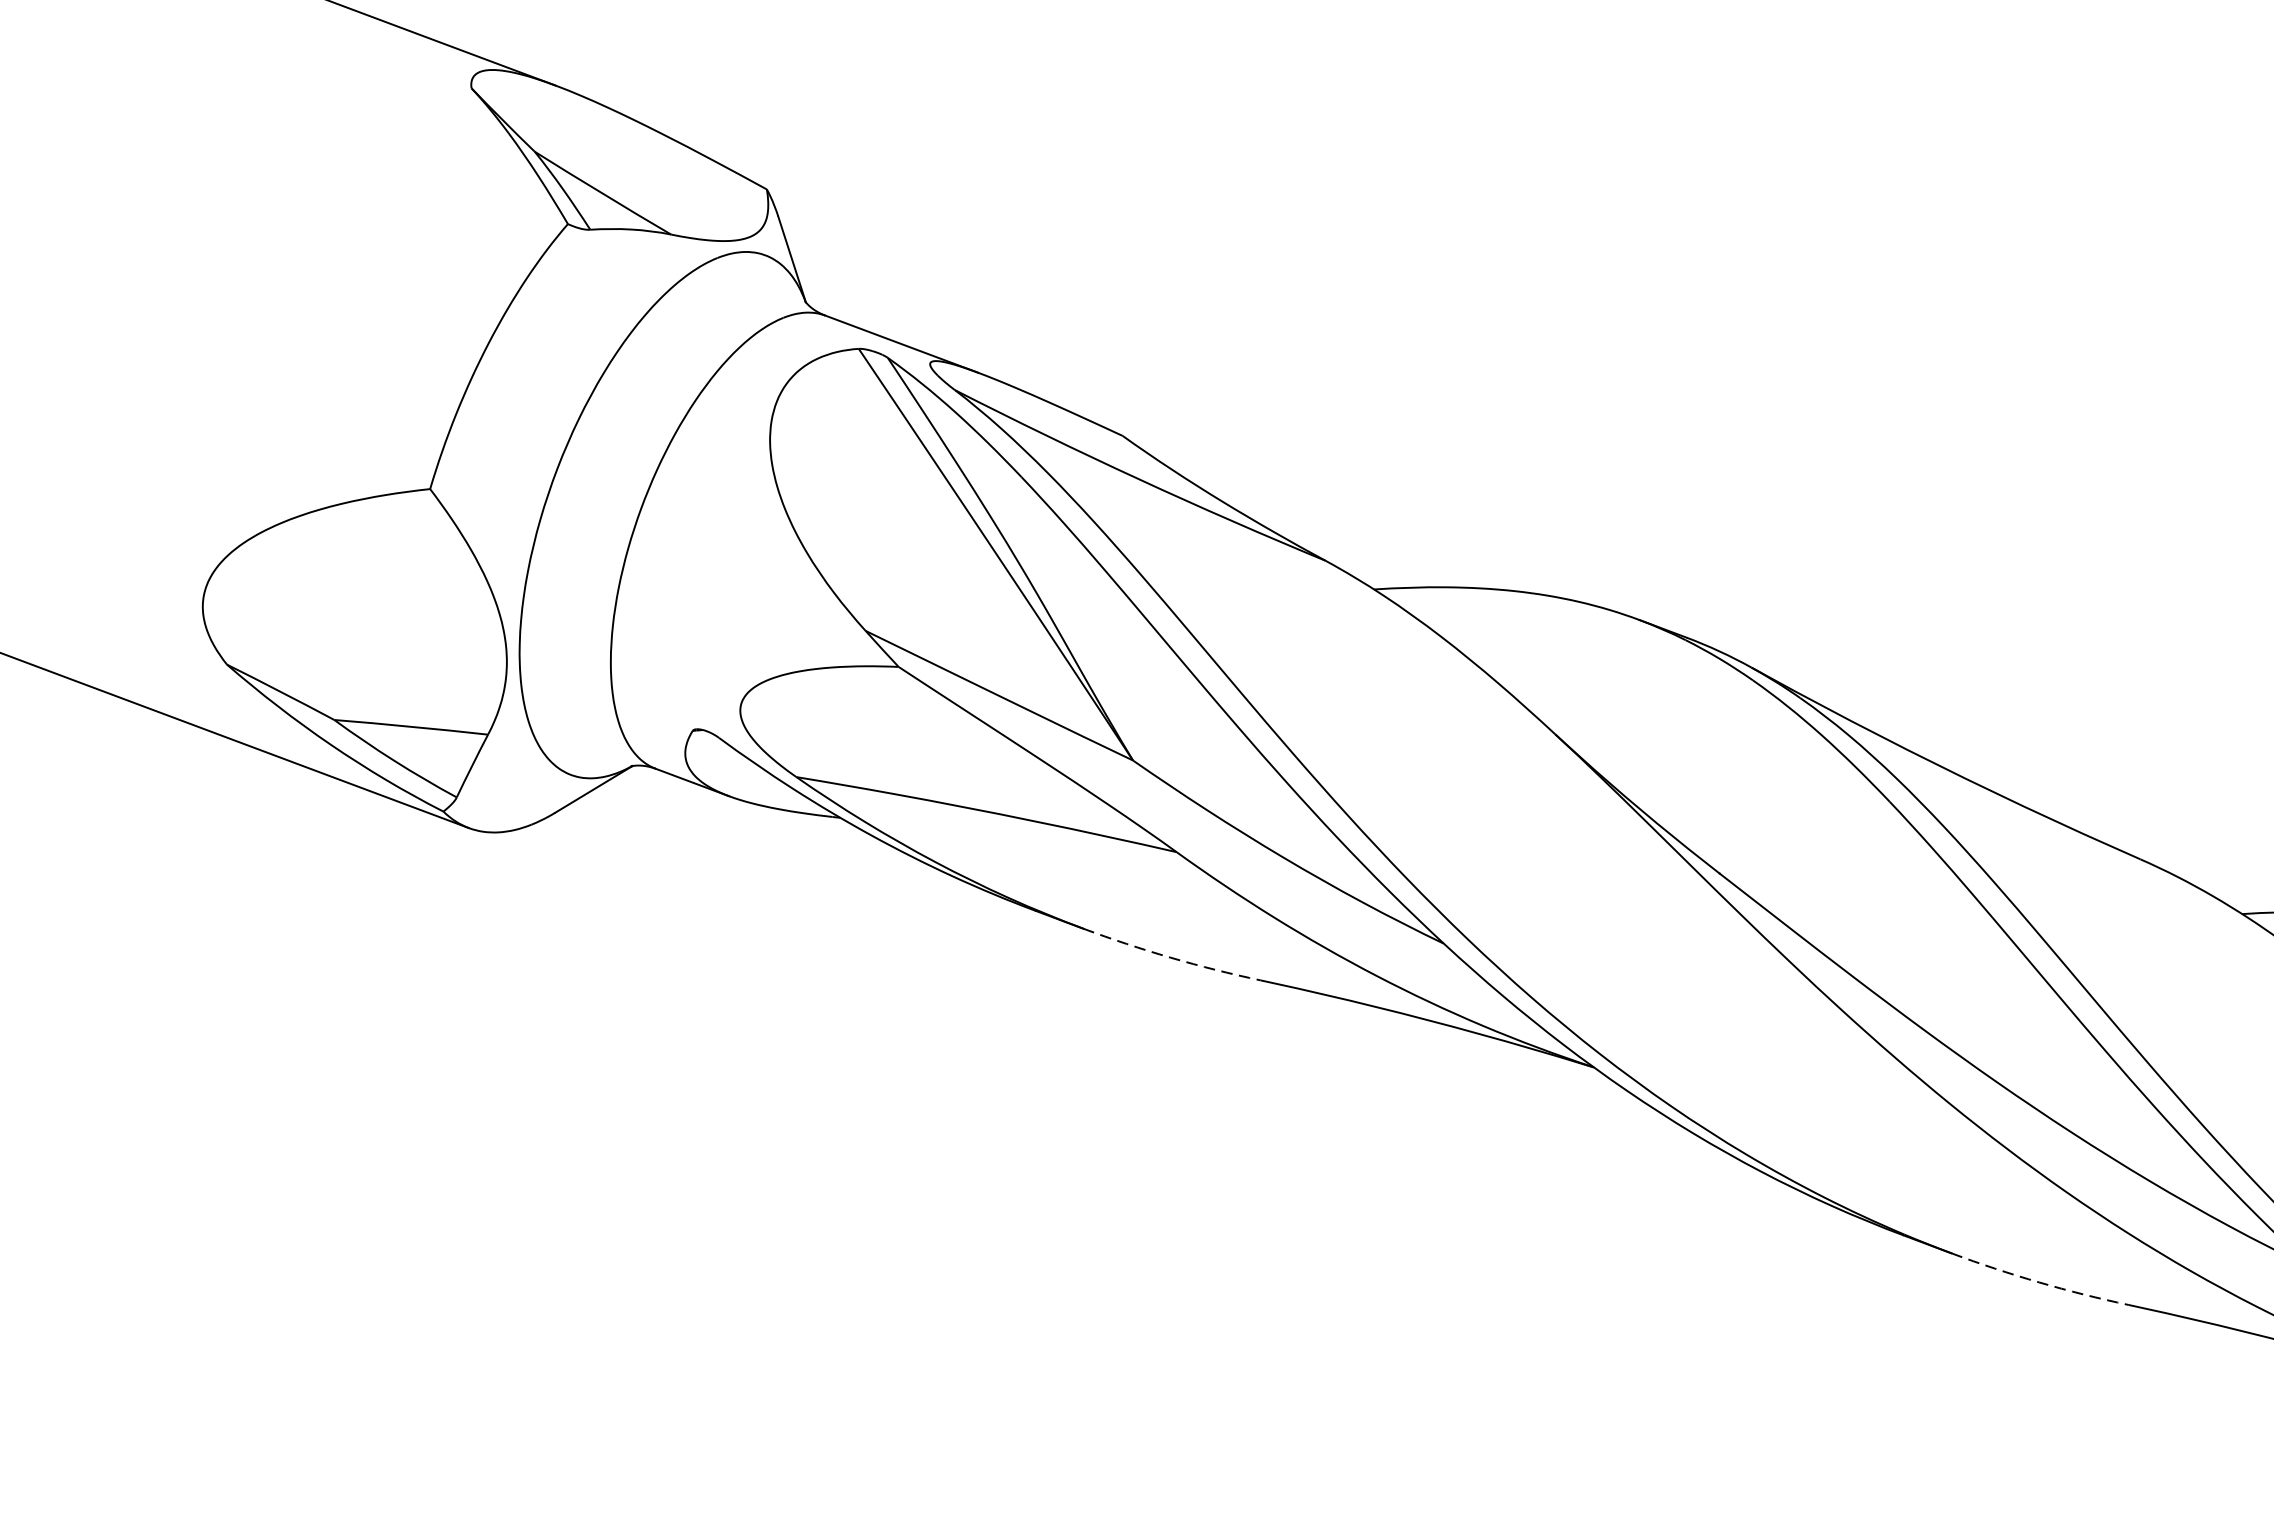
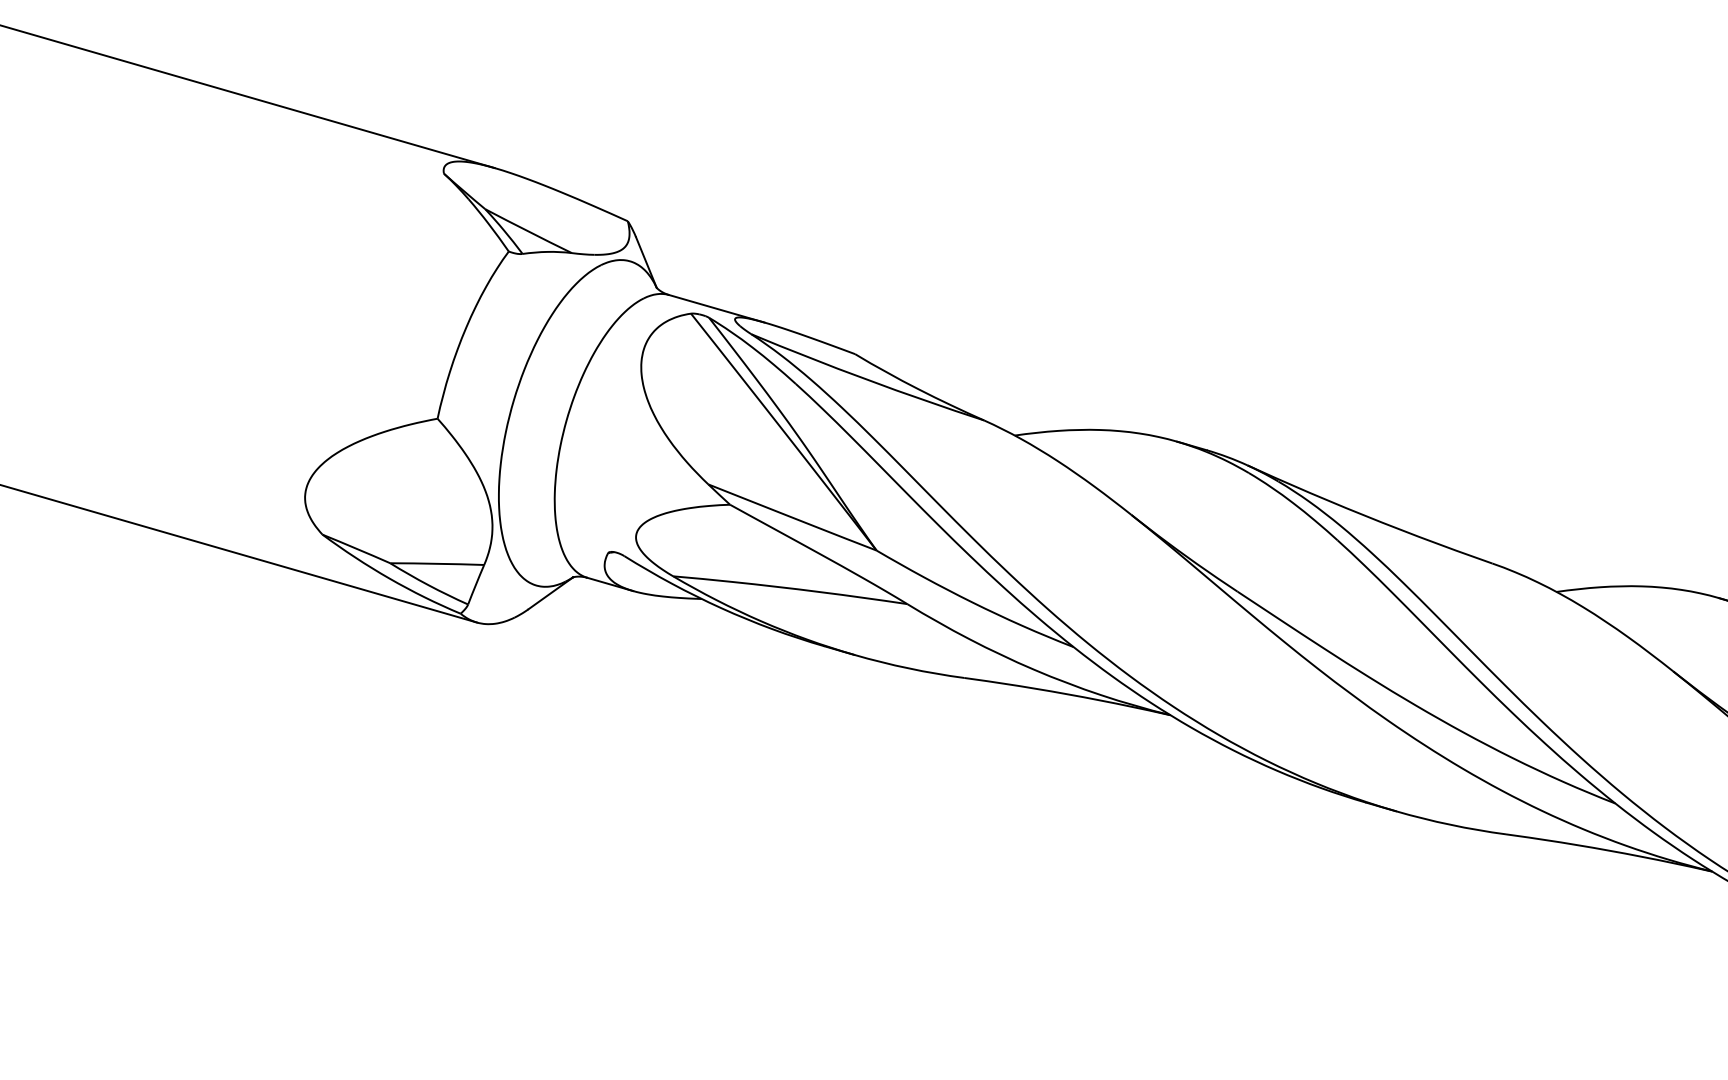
arc: (1170, 957) -> (908, 668), dashed -> solid
arc: (2039, 1281) -> (1450, 824), dashed -> solid

